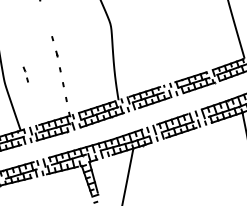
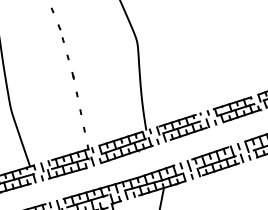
part: (25, 74) -> (60, 33), moved

